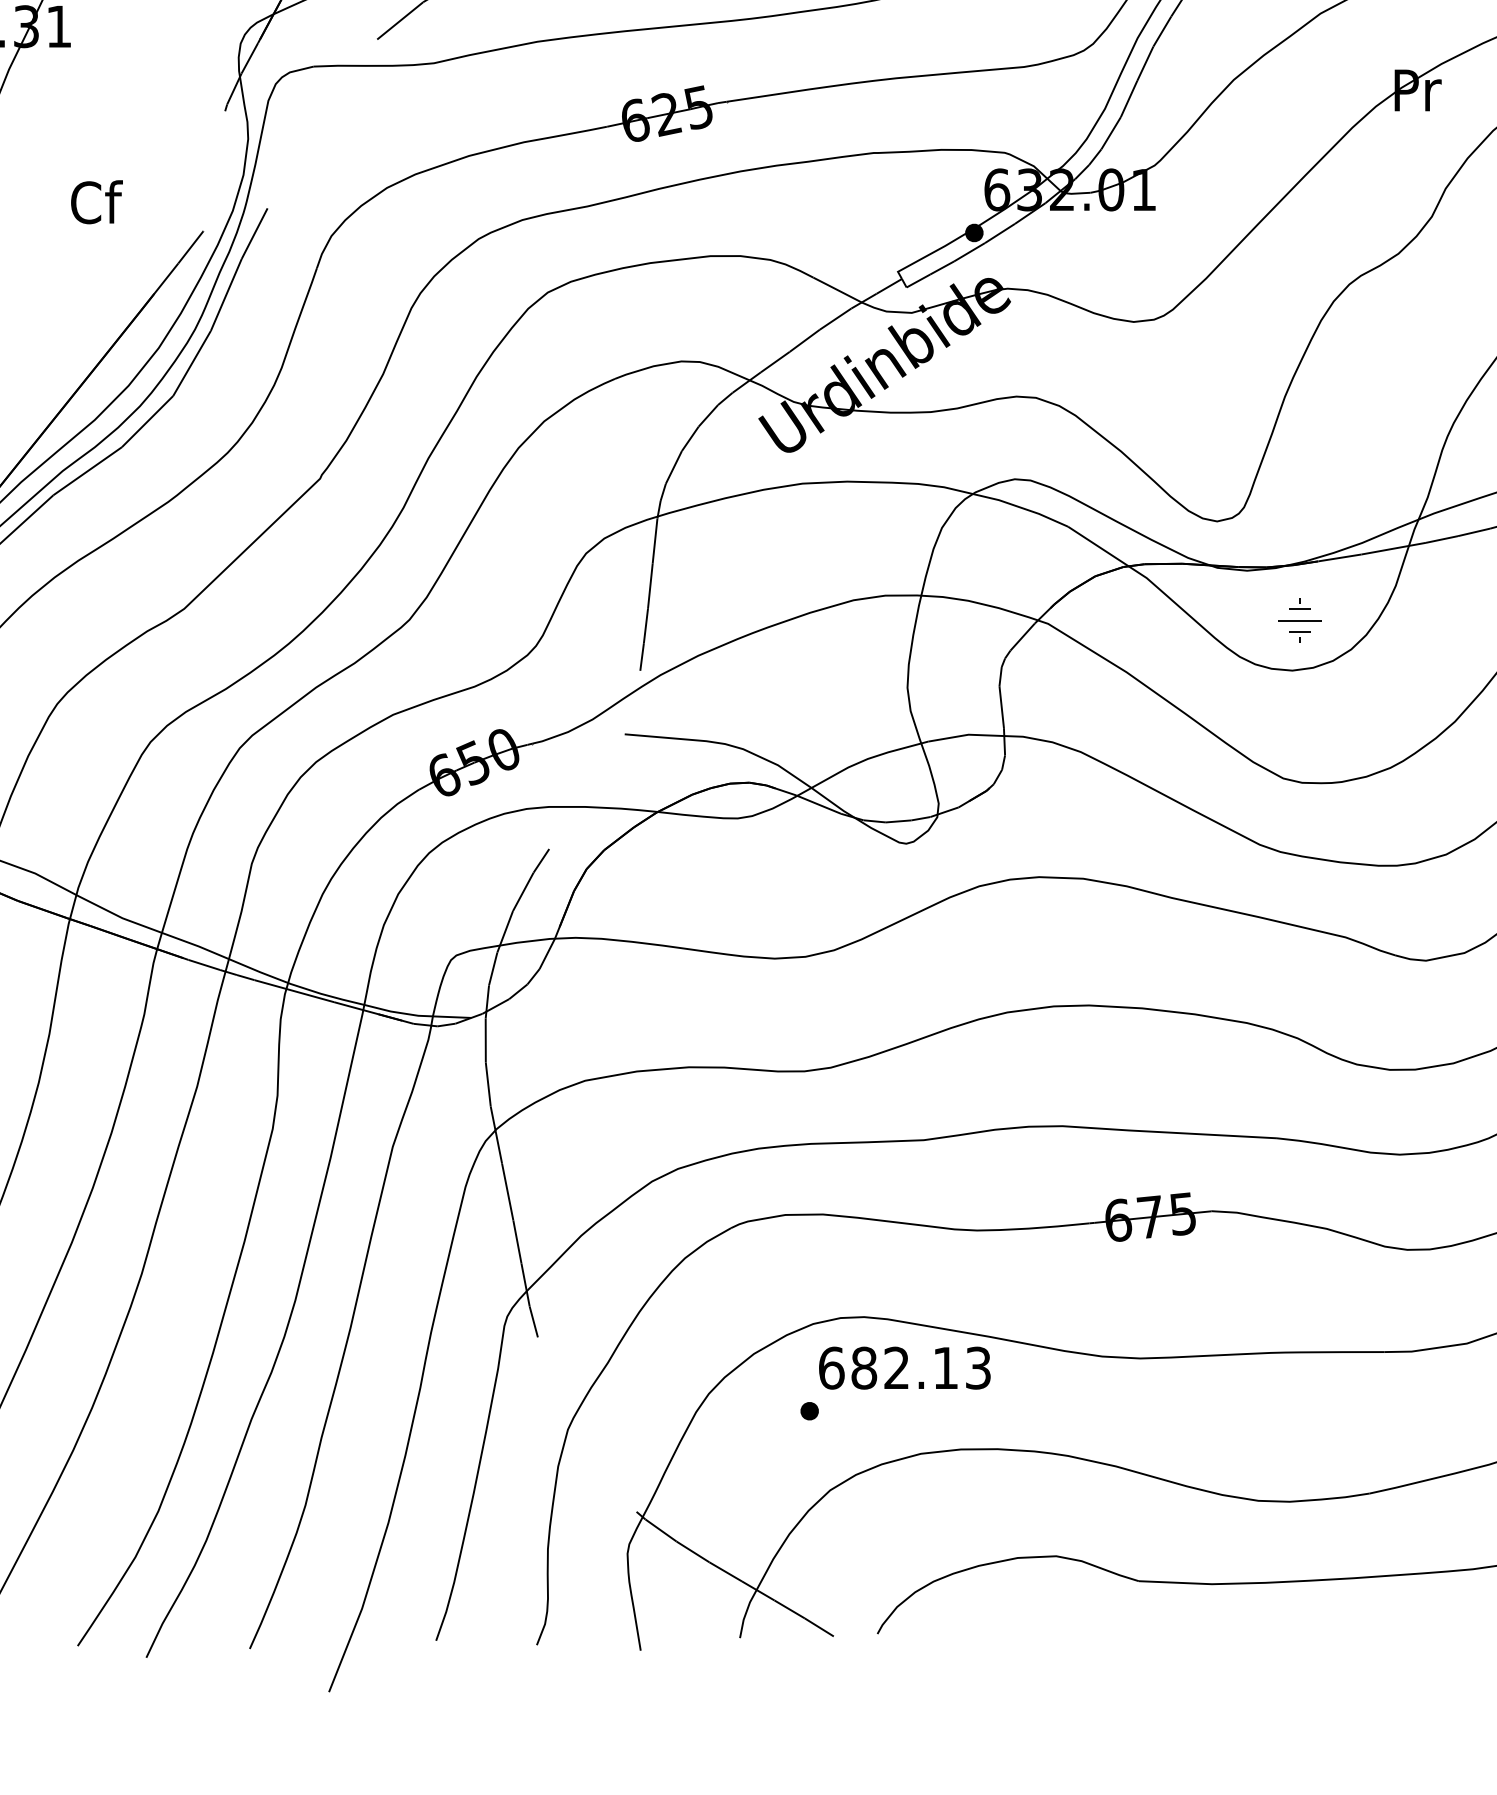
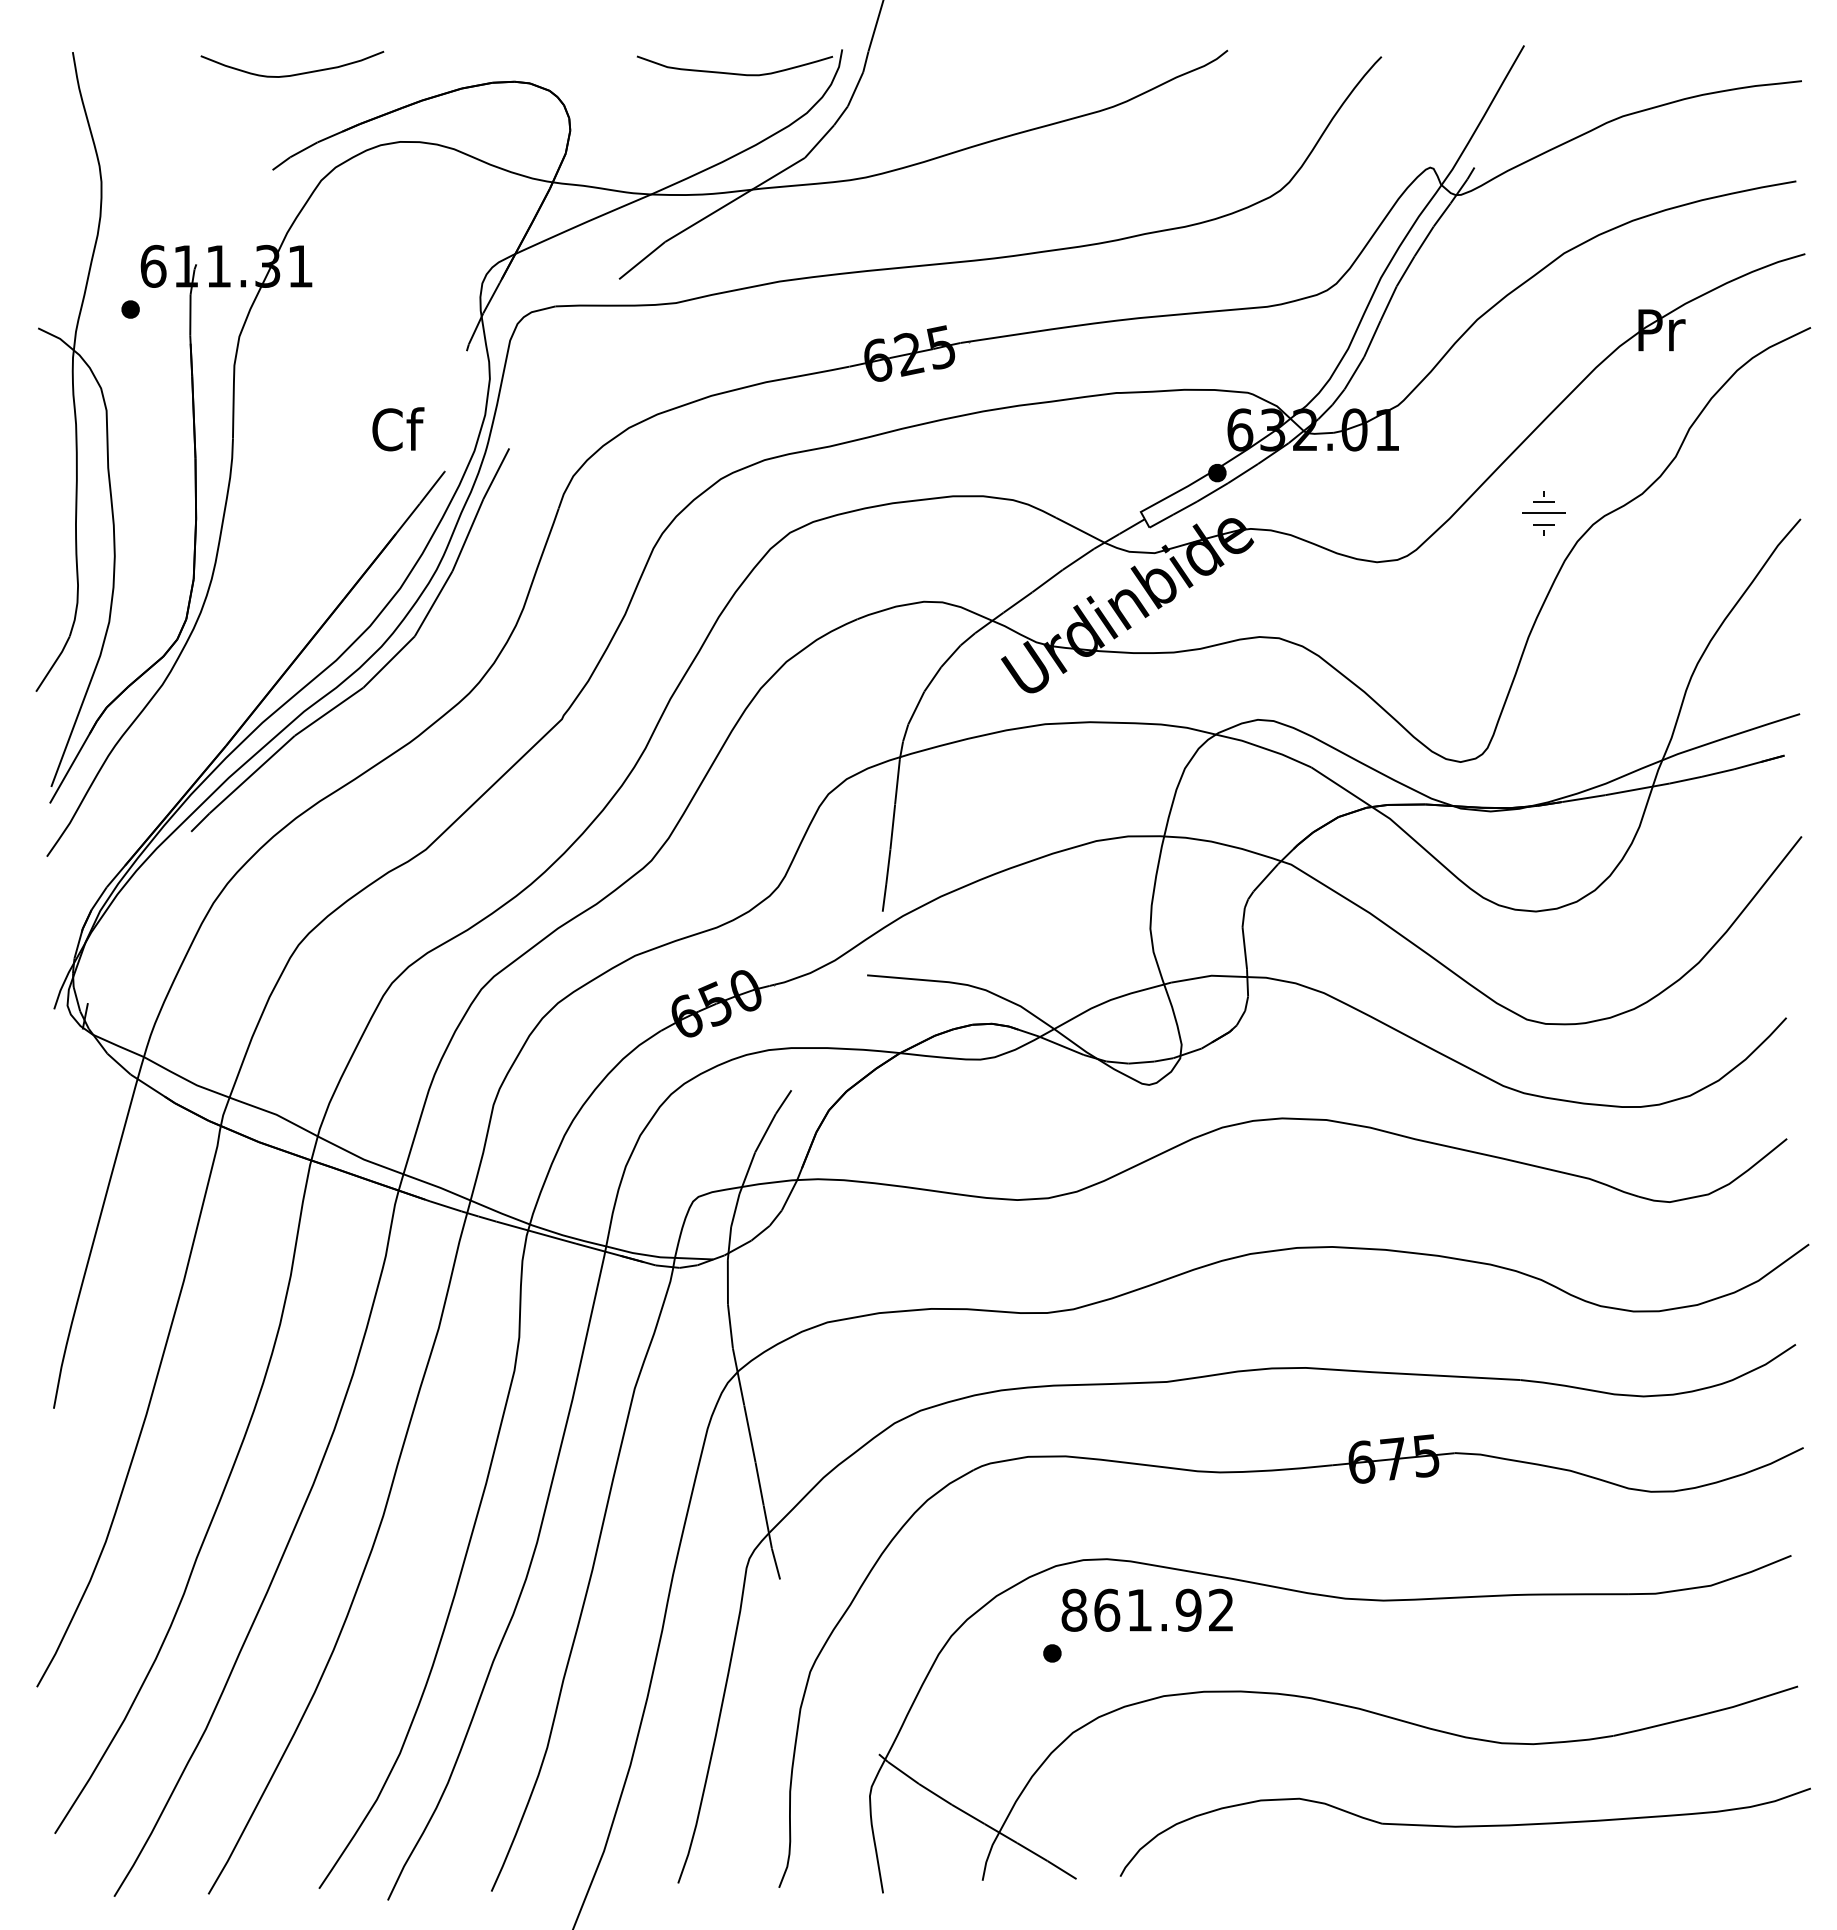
text: (97, 202) -> (398, 429), moved
part: (1299, 620) -> (1543, 513), moved
text: (904, 1367) -> (1147, 1609), 682.13 -> 861.92

